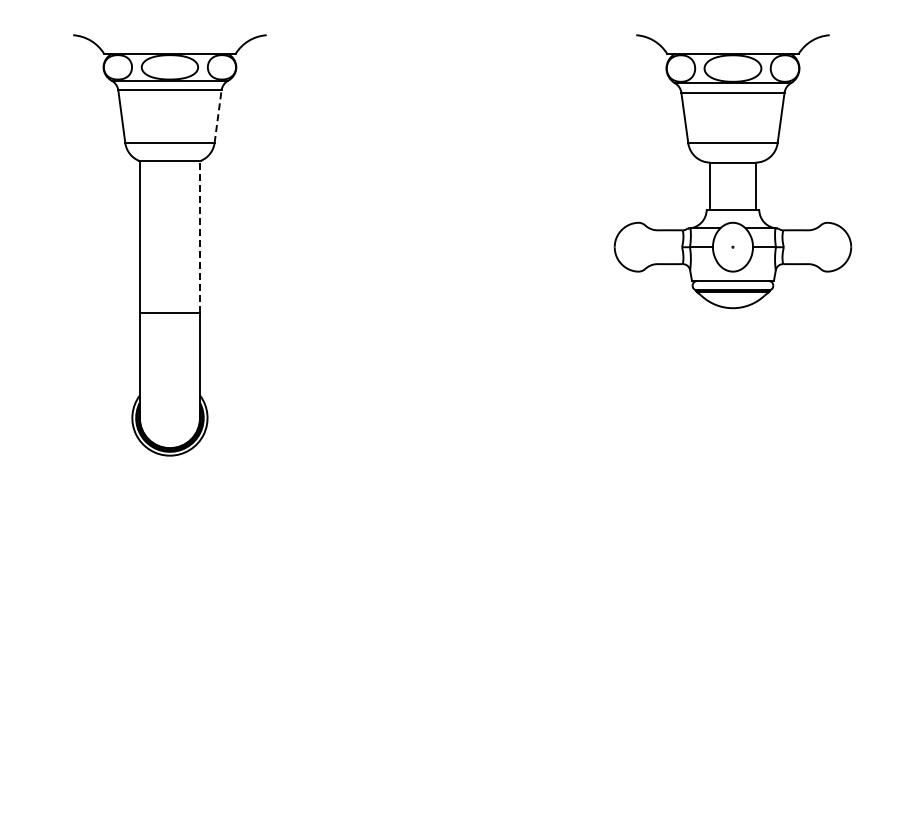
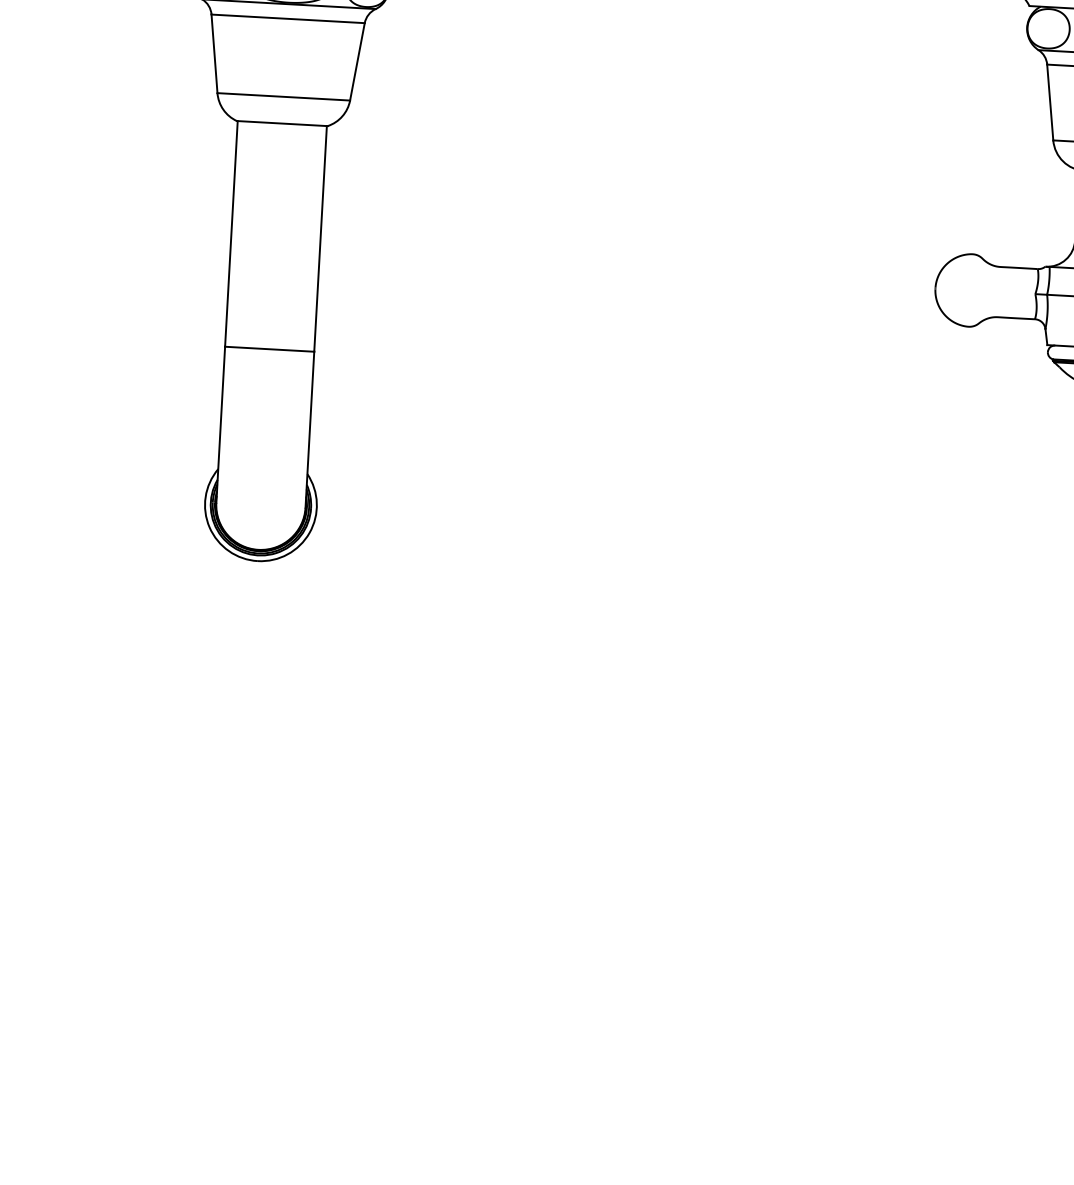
line: (218, 116) -> (358, 61), dashed -> solid
line: (199, 236) -> (319, 238), dashed -> solid

